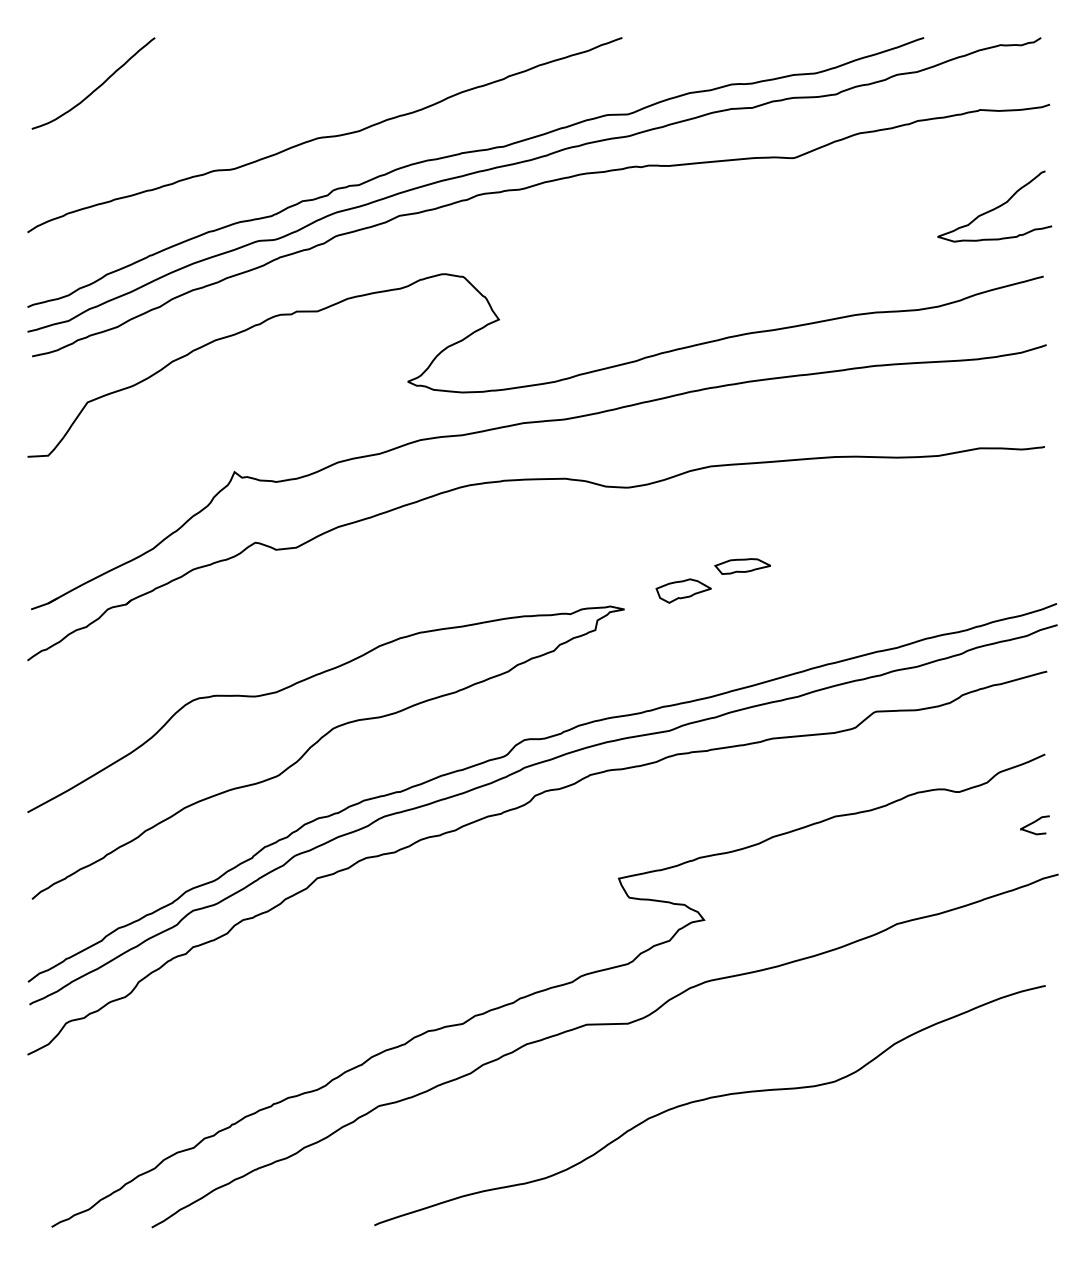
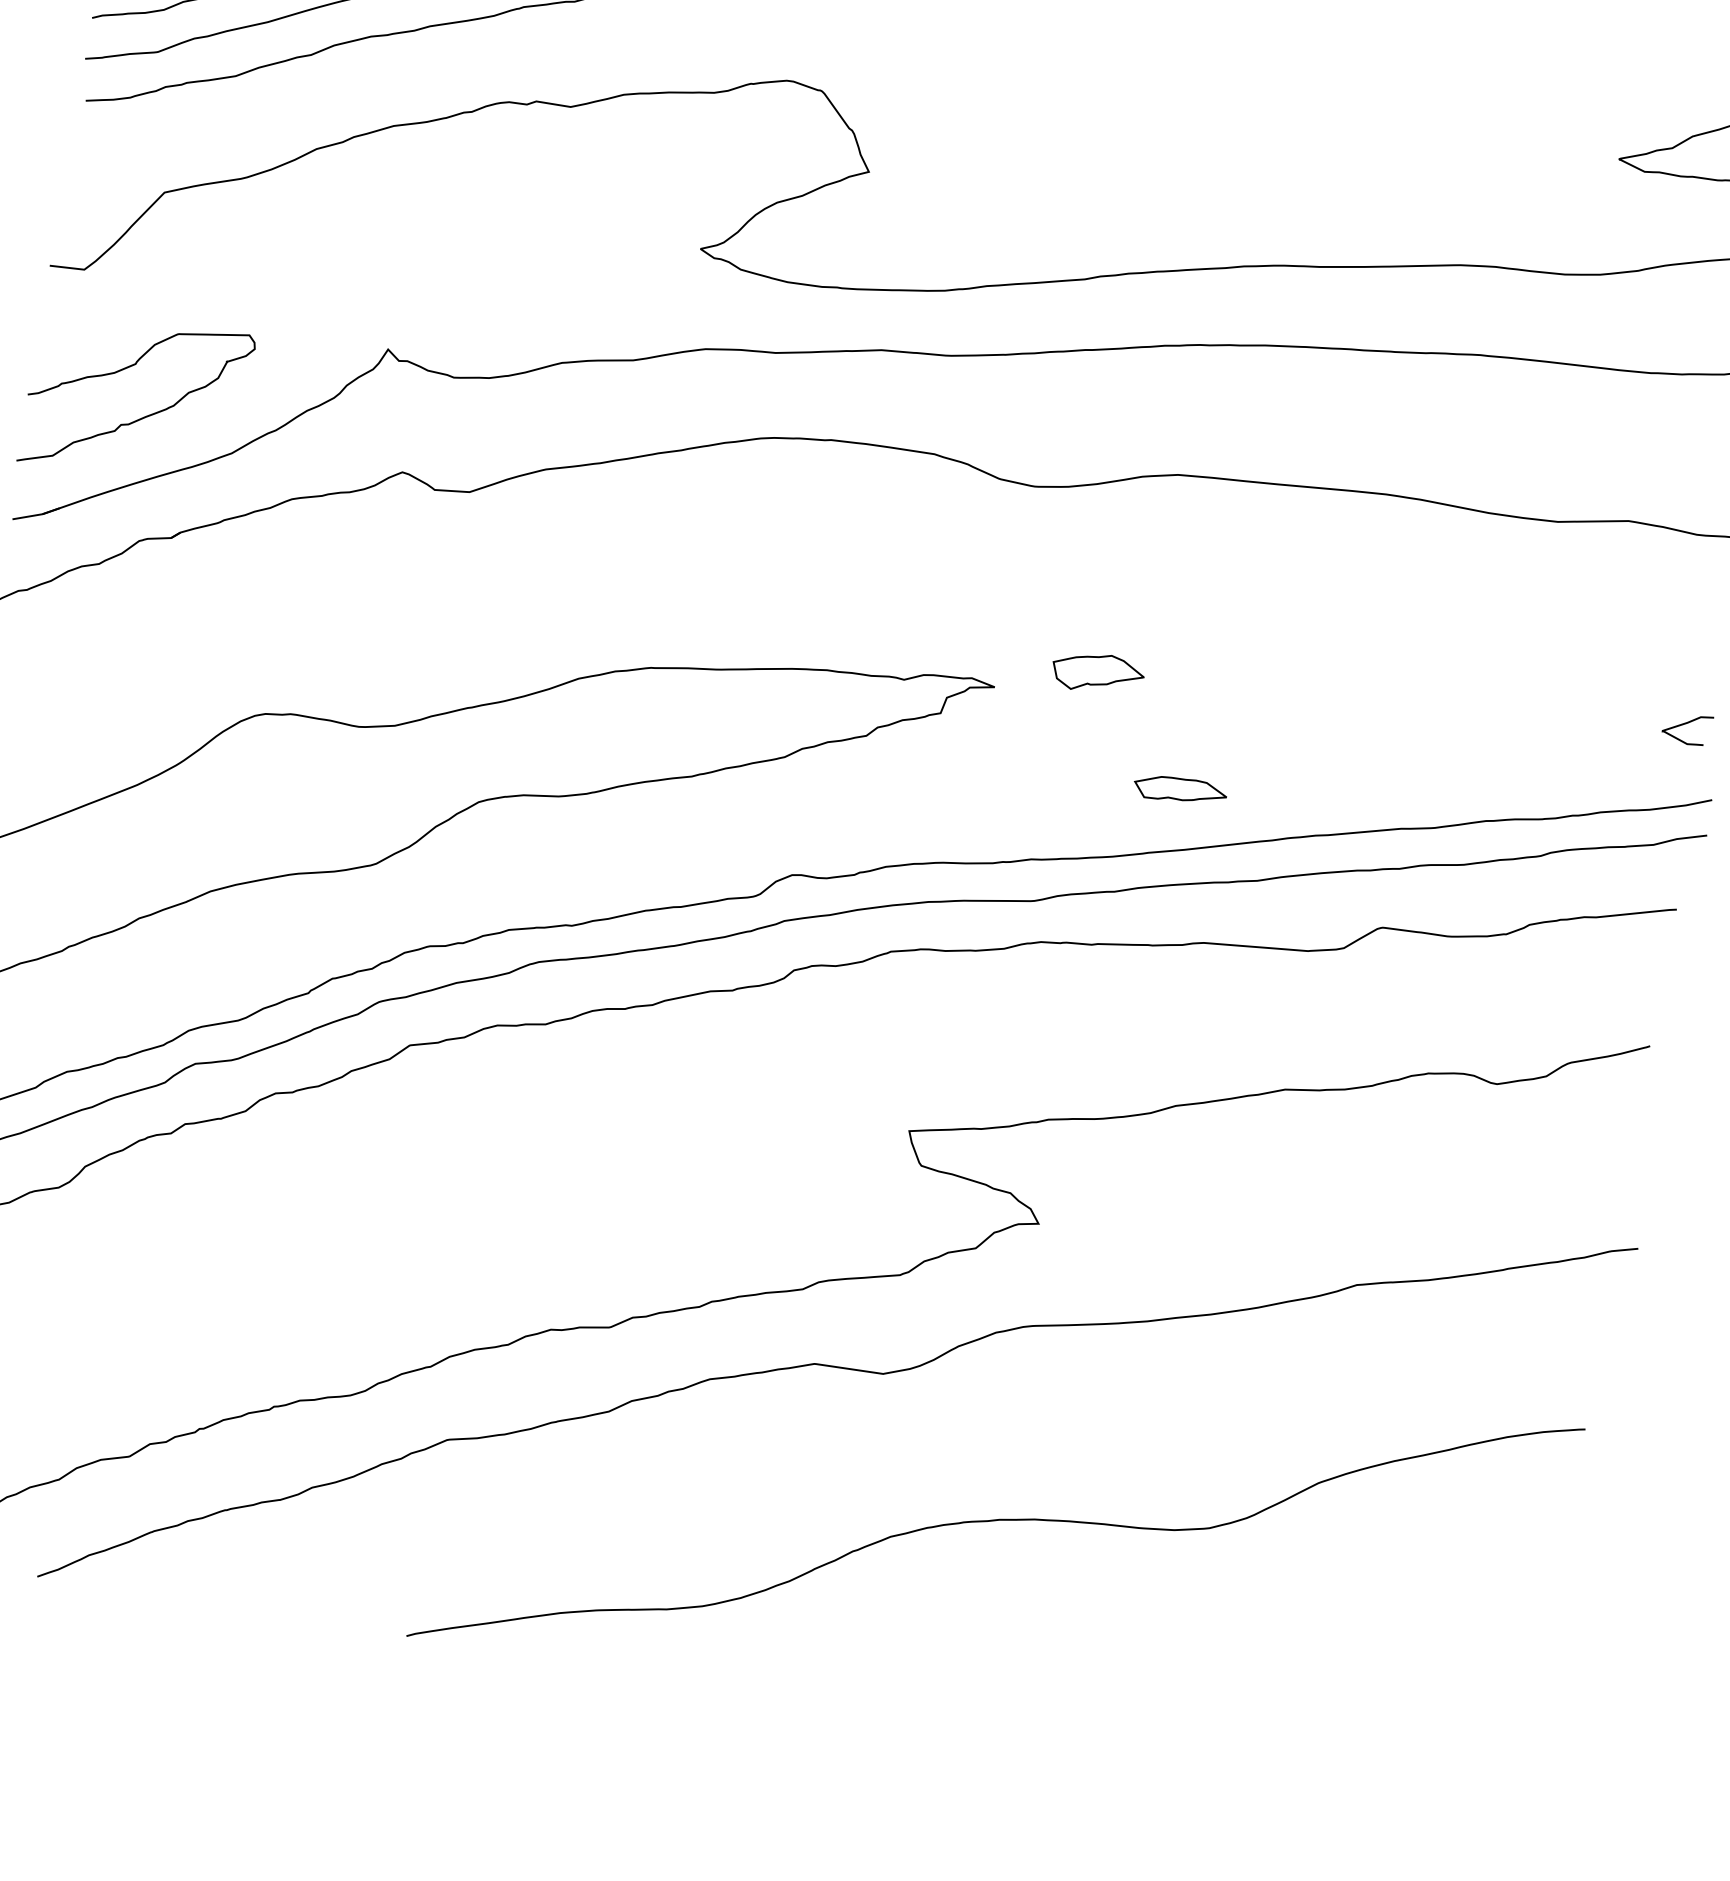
curve: (97, 535) -> (143, 415), added
part: (742, 566) -> (1179, 790), moved
curve: (1033, 823) -> (1685, 725), moved

